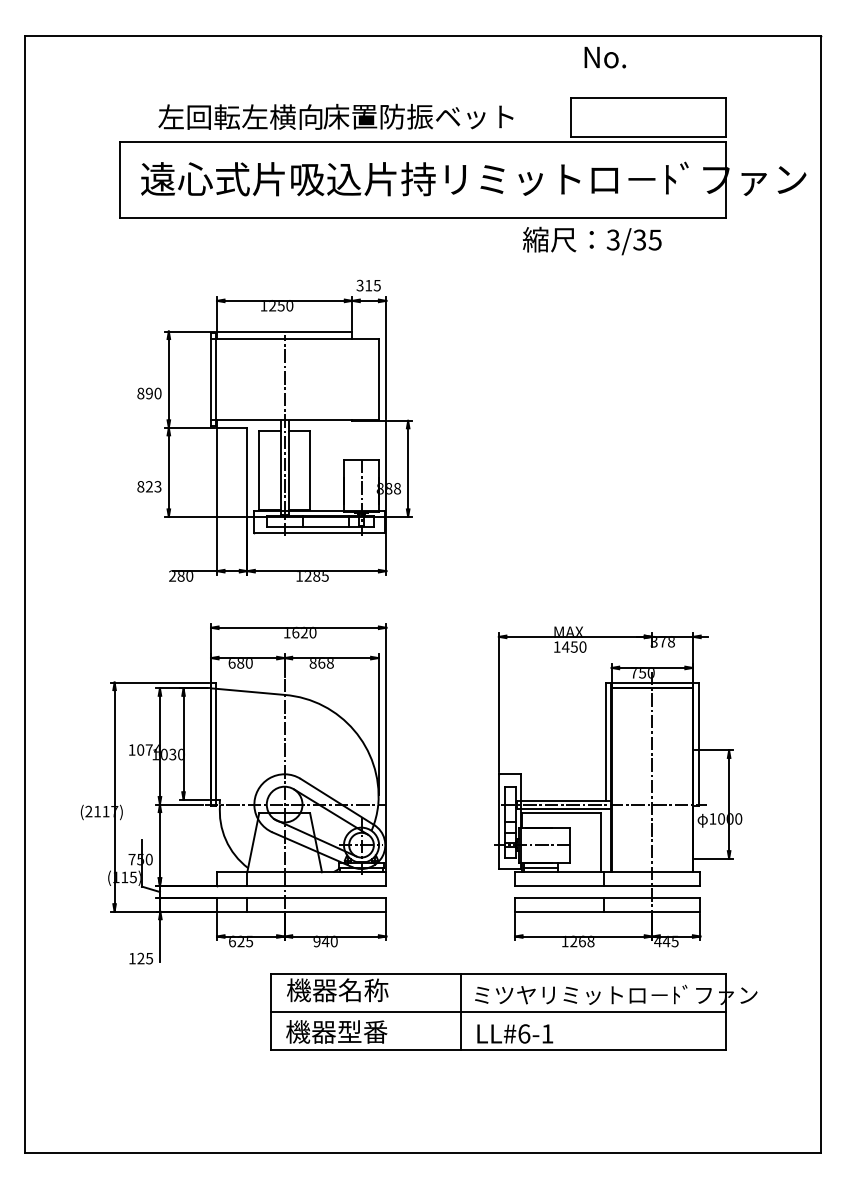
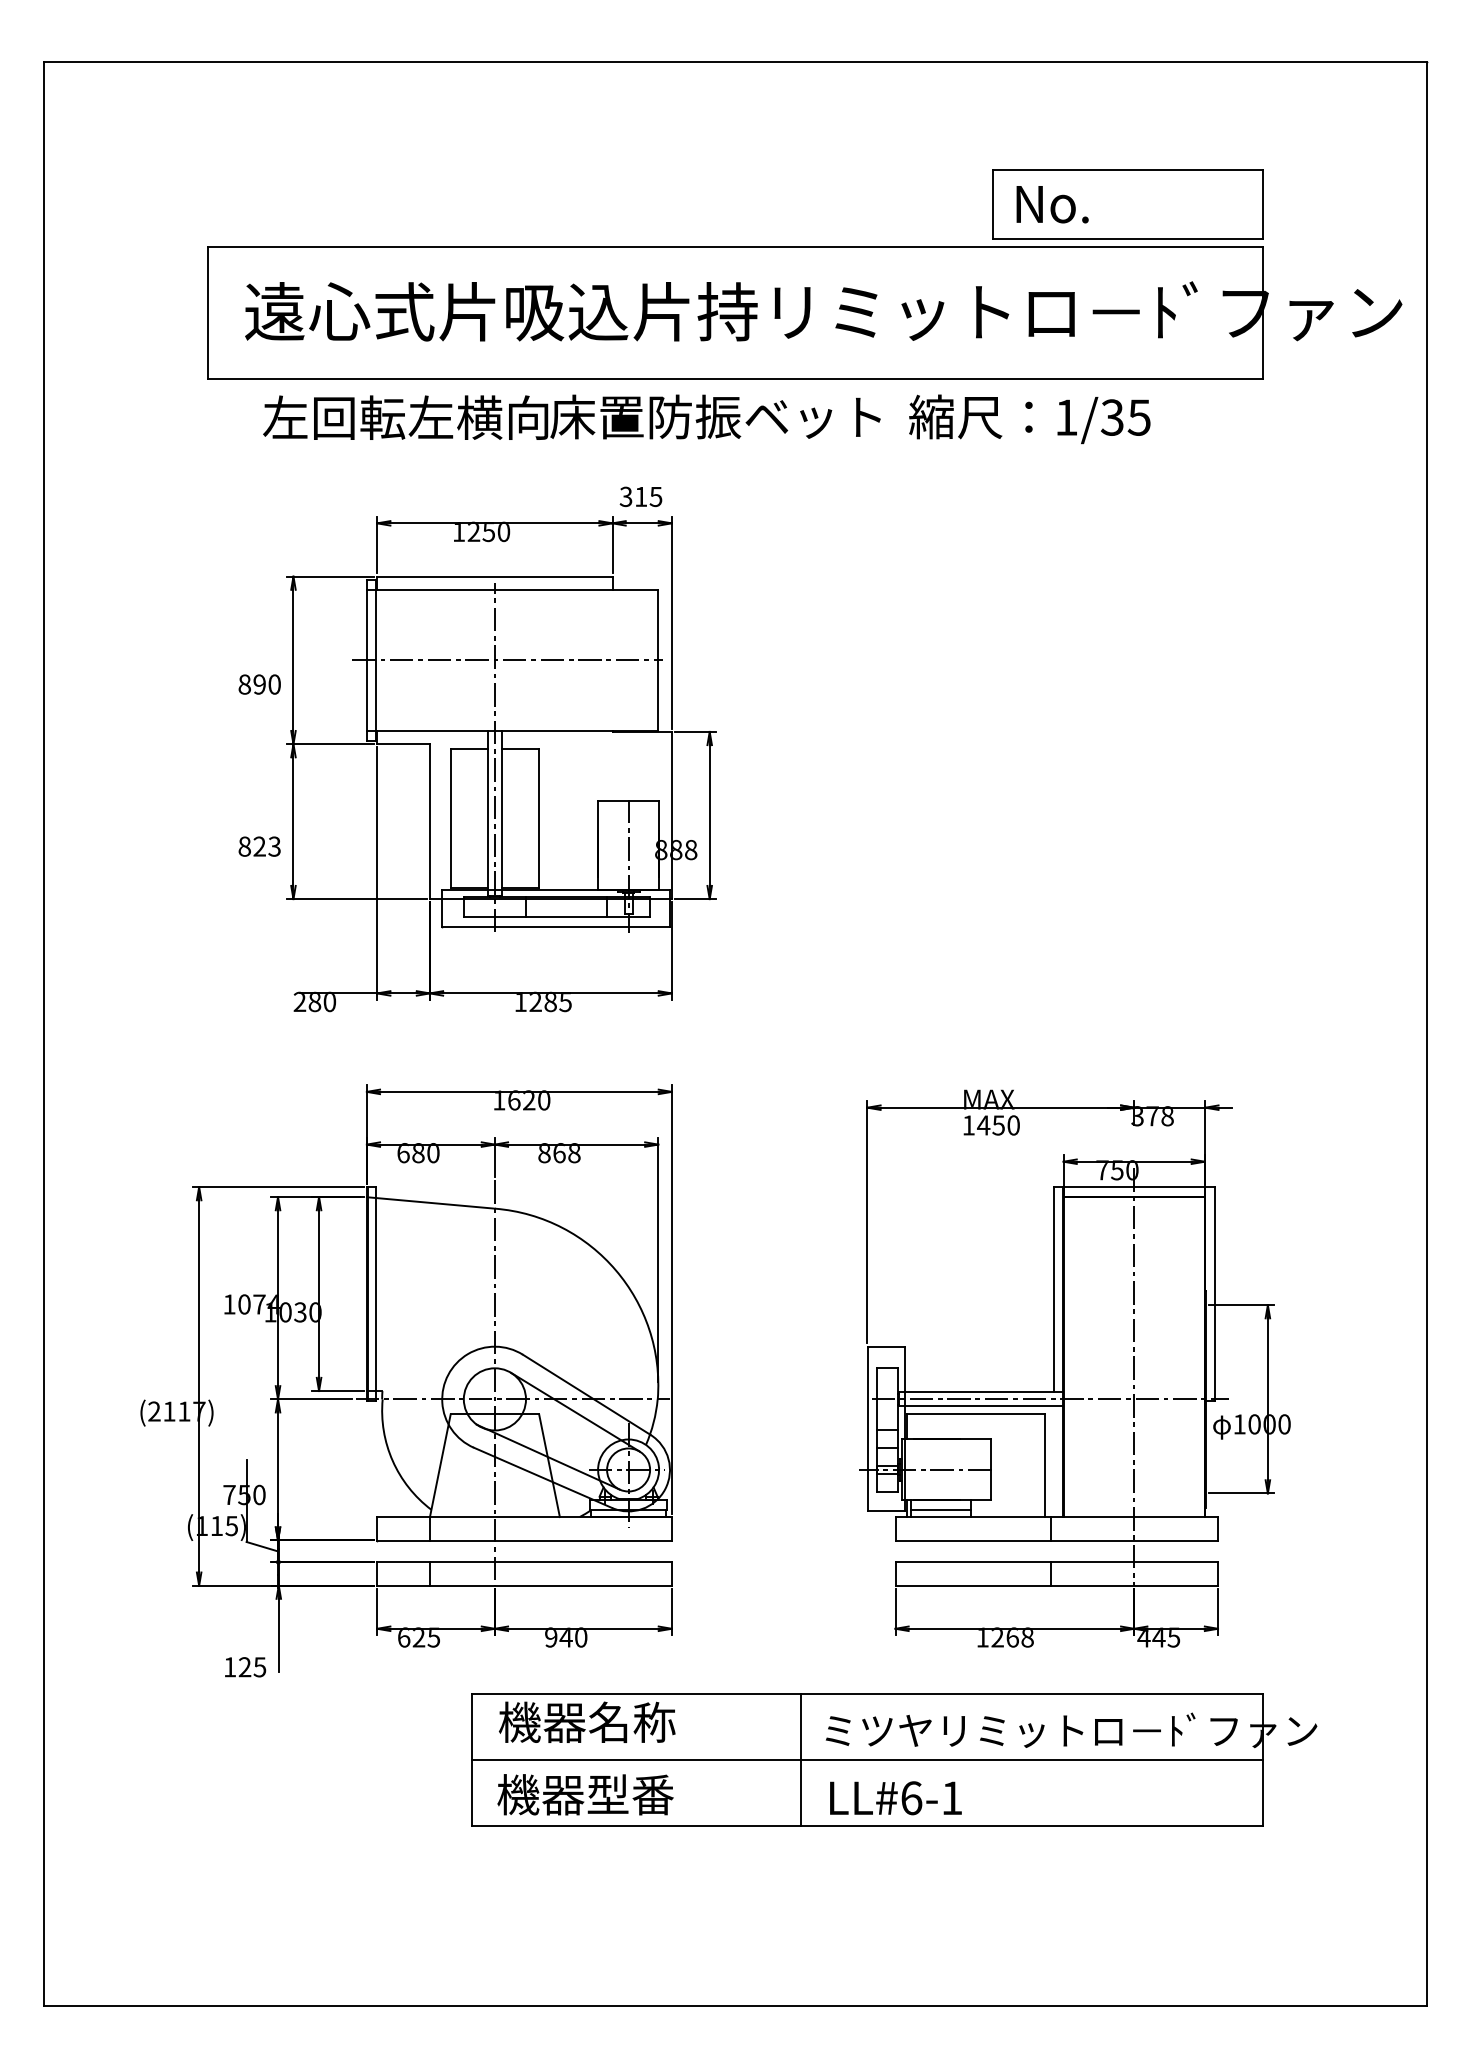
text: (604, 57) -> (1051, 204), moved
text: (335, 116) -> (571, 416), moved
text: (612, 239) -> (1065, 416), 3/35 -> 1/35
line: (291, 379) -> (506, 660), added

